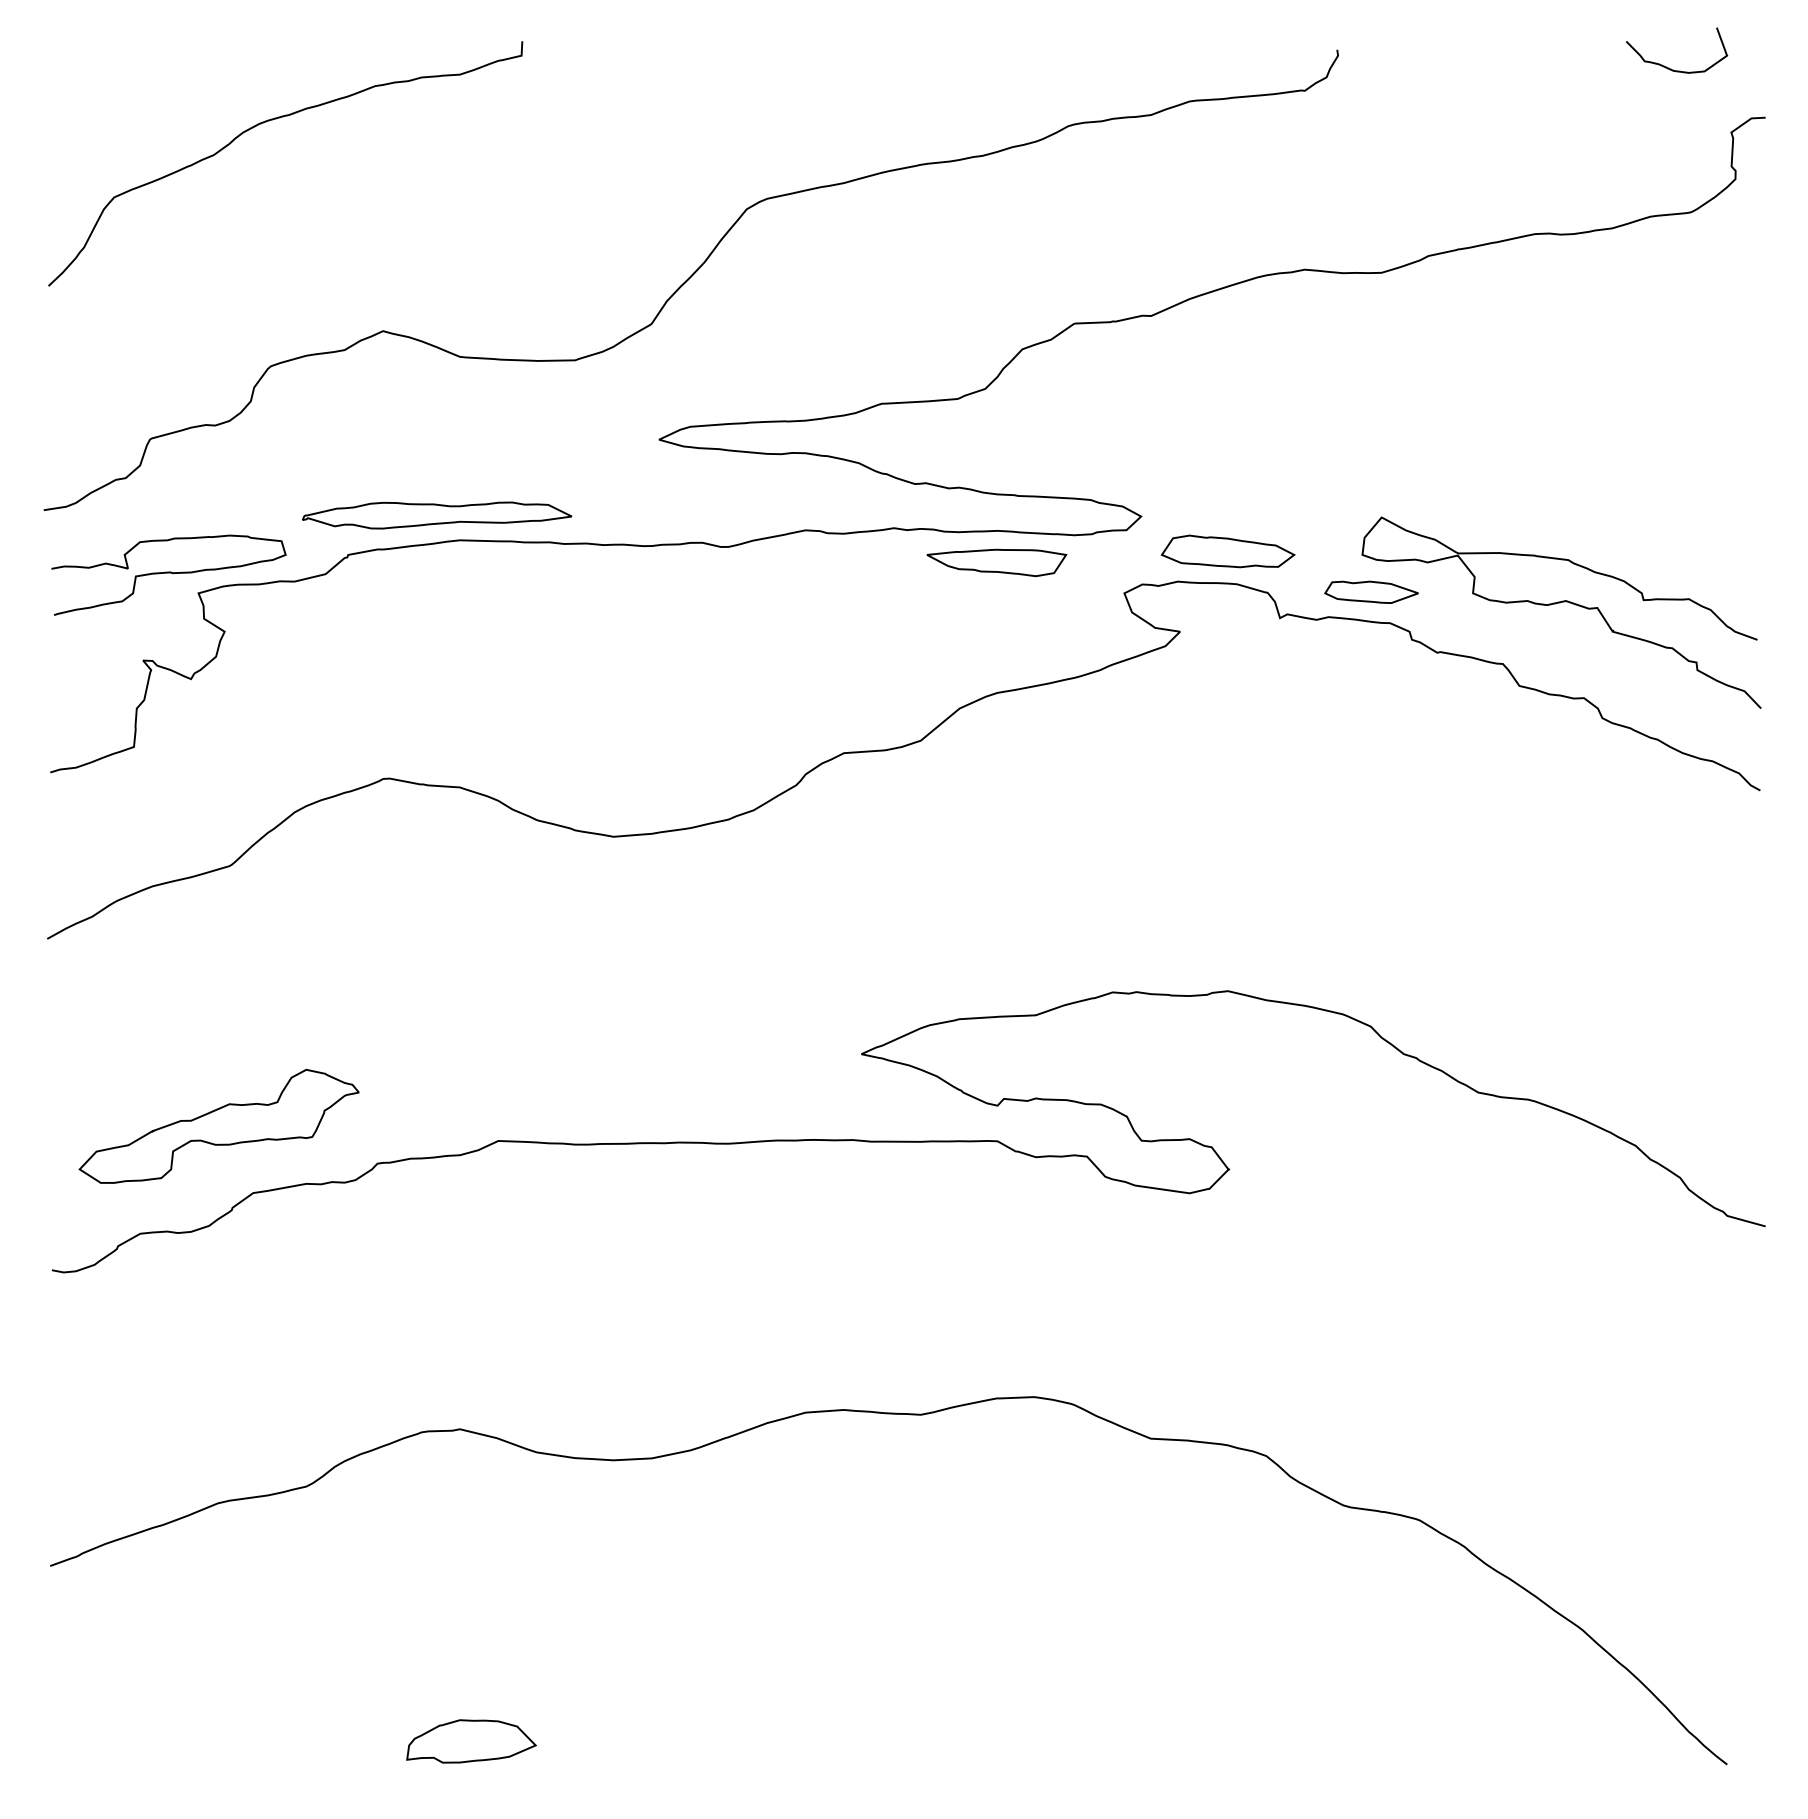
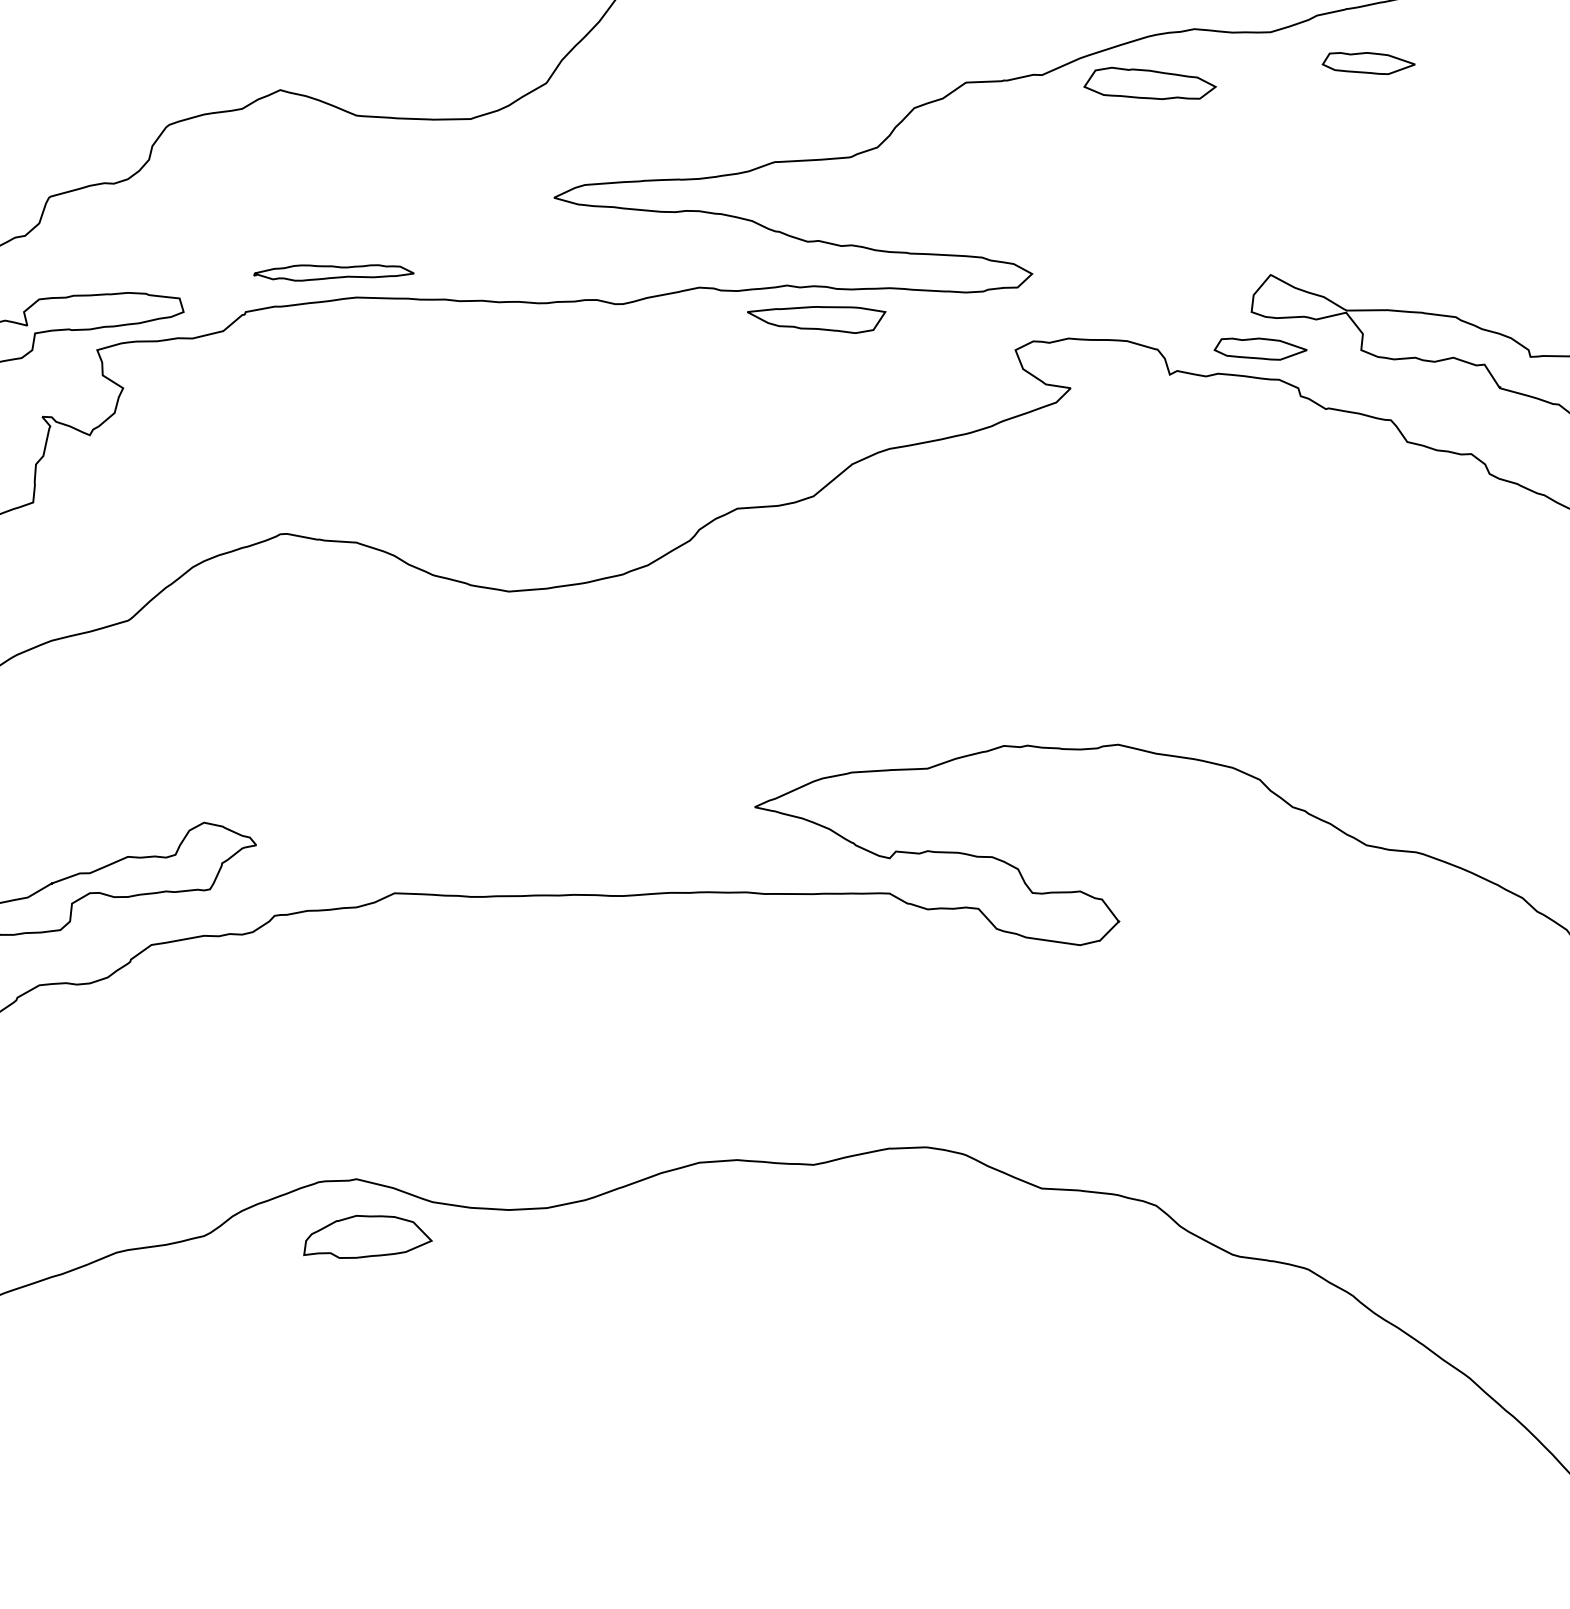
part: (1480, 303) -> (1368, 62), added
part: (437, 515) -> (334, 272), size x0.6
part: (1227, 551) -> (1149, 83), moved
part: (996, 562) -> (816, 319), moved
part: (471, 1741) -> (367, 1236), moved

